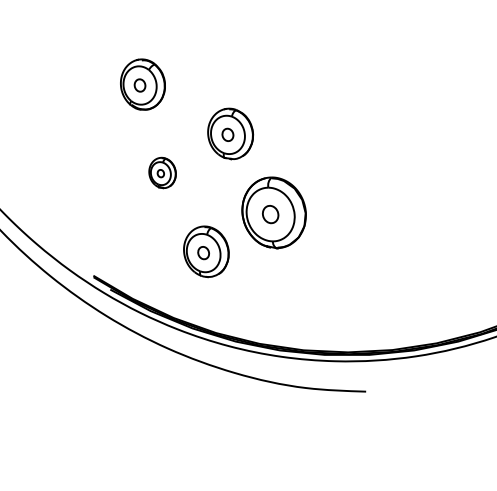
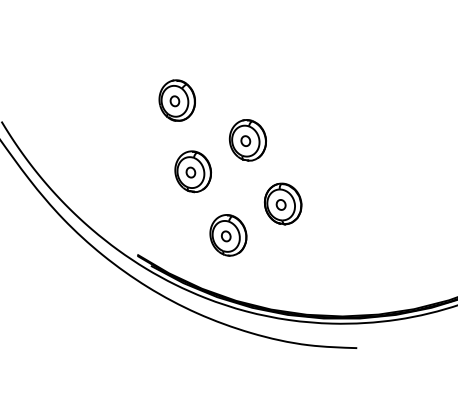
part: (161, 172) -> (192, 171), size x1.67
part: (274, 212) -> (283, 203), size x0.71

